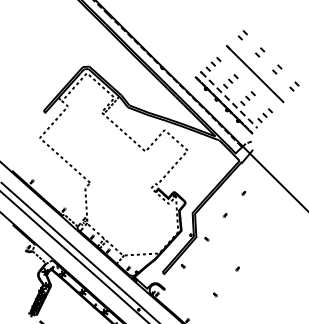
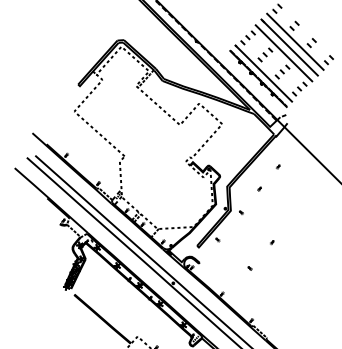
line: (260, 67) -> (295, 41), added
line: (248, 79) -> (283, 53), added
line: (228, 99) -> (263, 73), dashed -> solid

